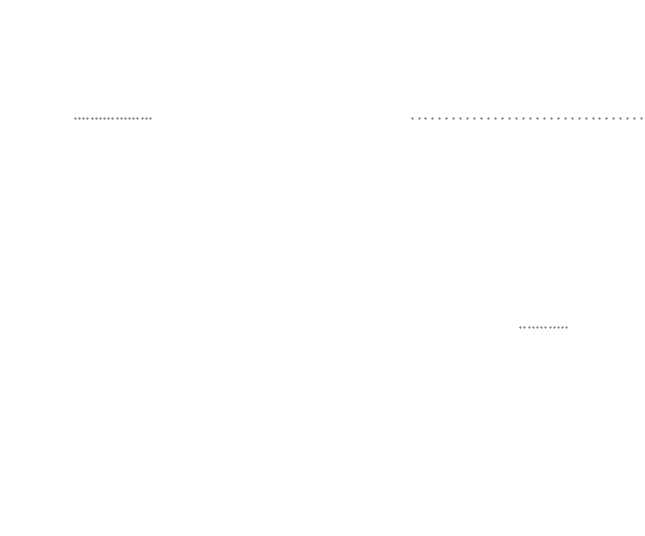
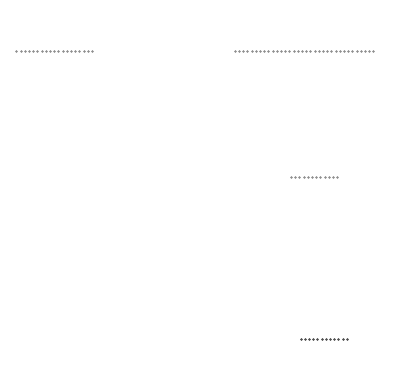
part: (112, 118) -> (54, 51), size x1.67
part: (543, 327) -> (314, 177), size x1.67

